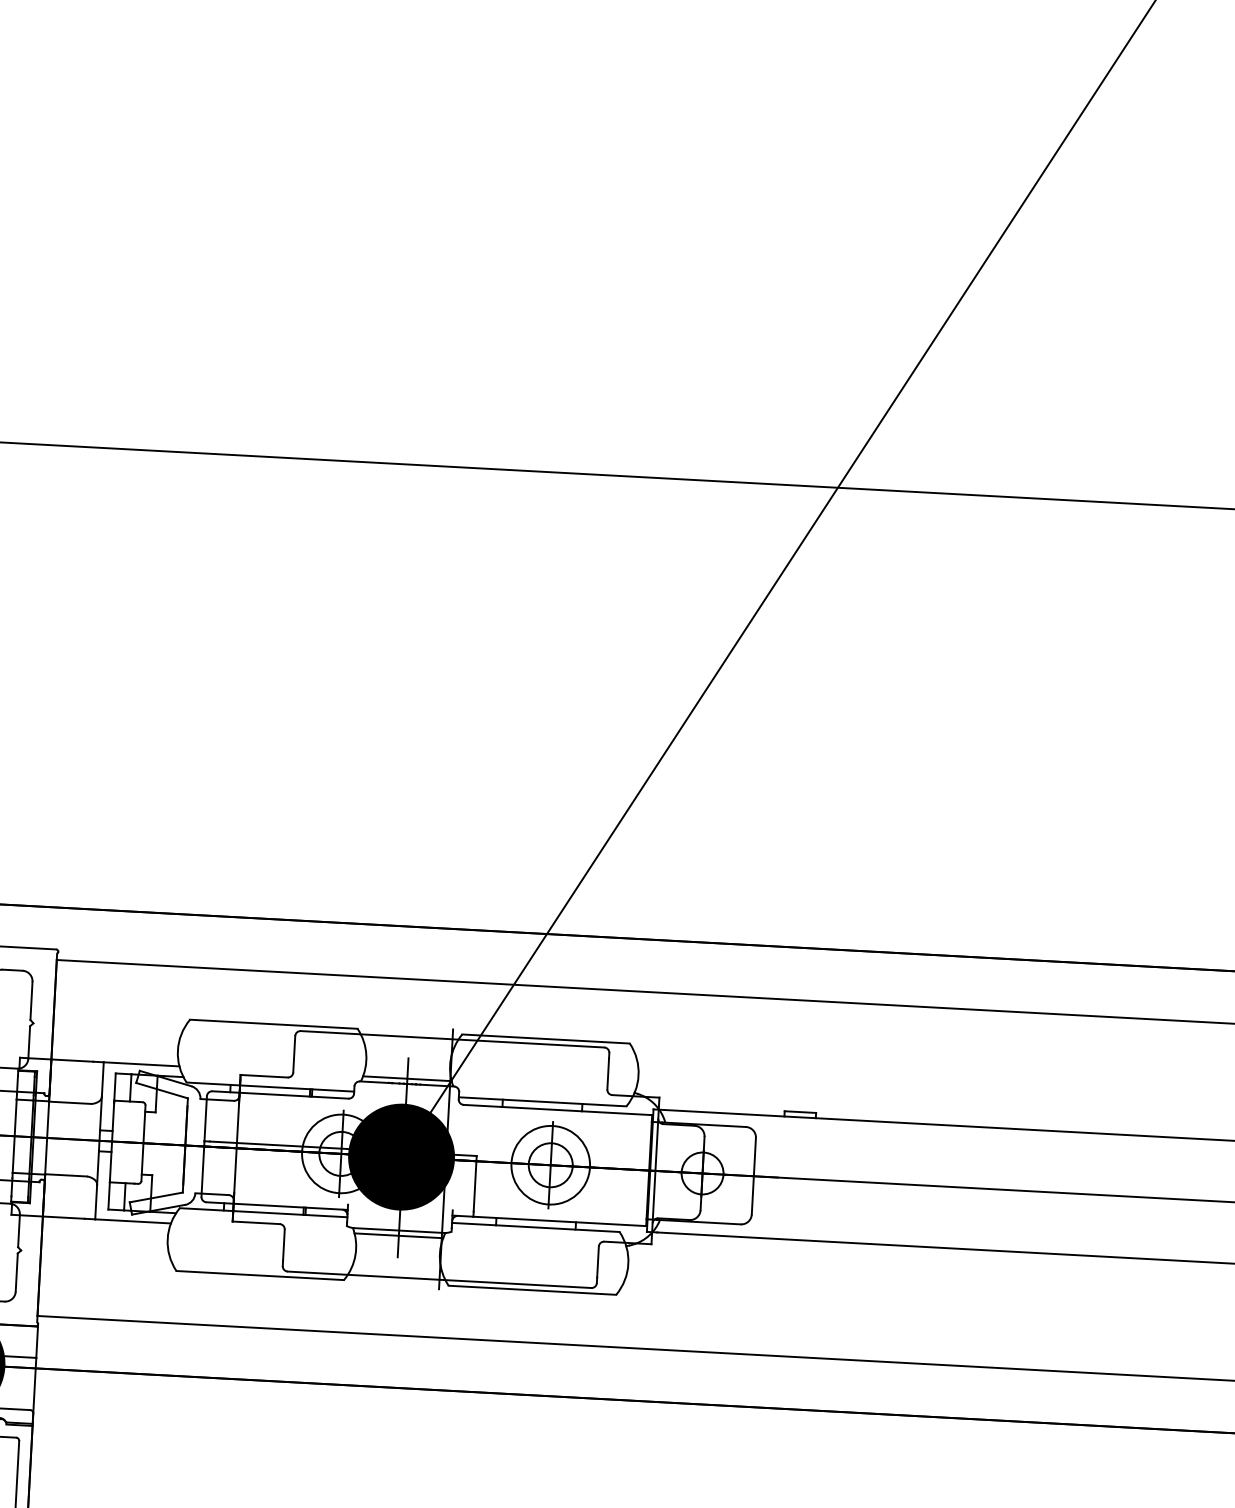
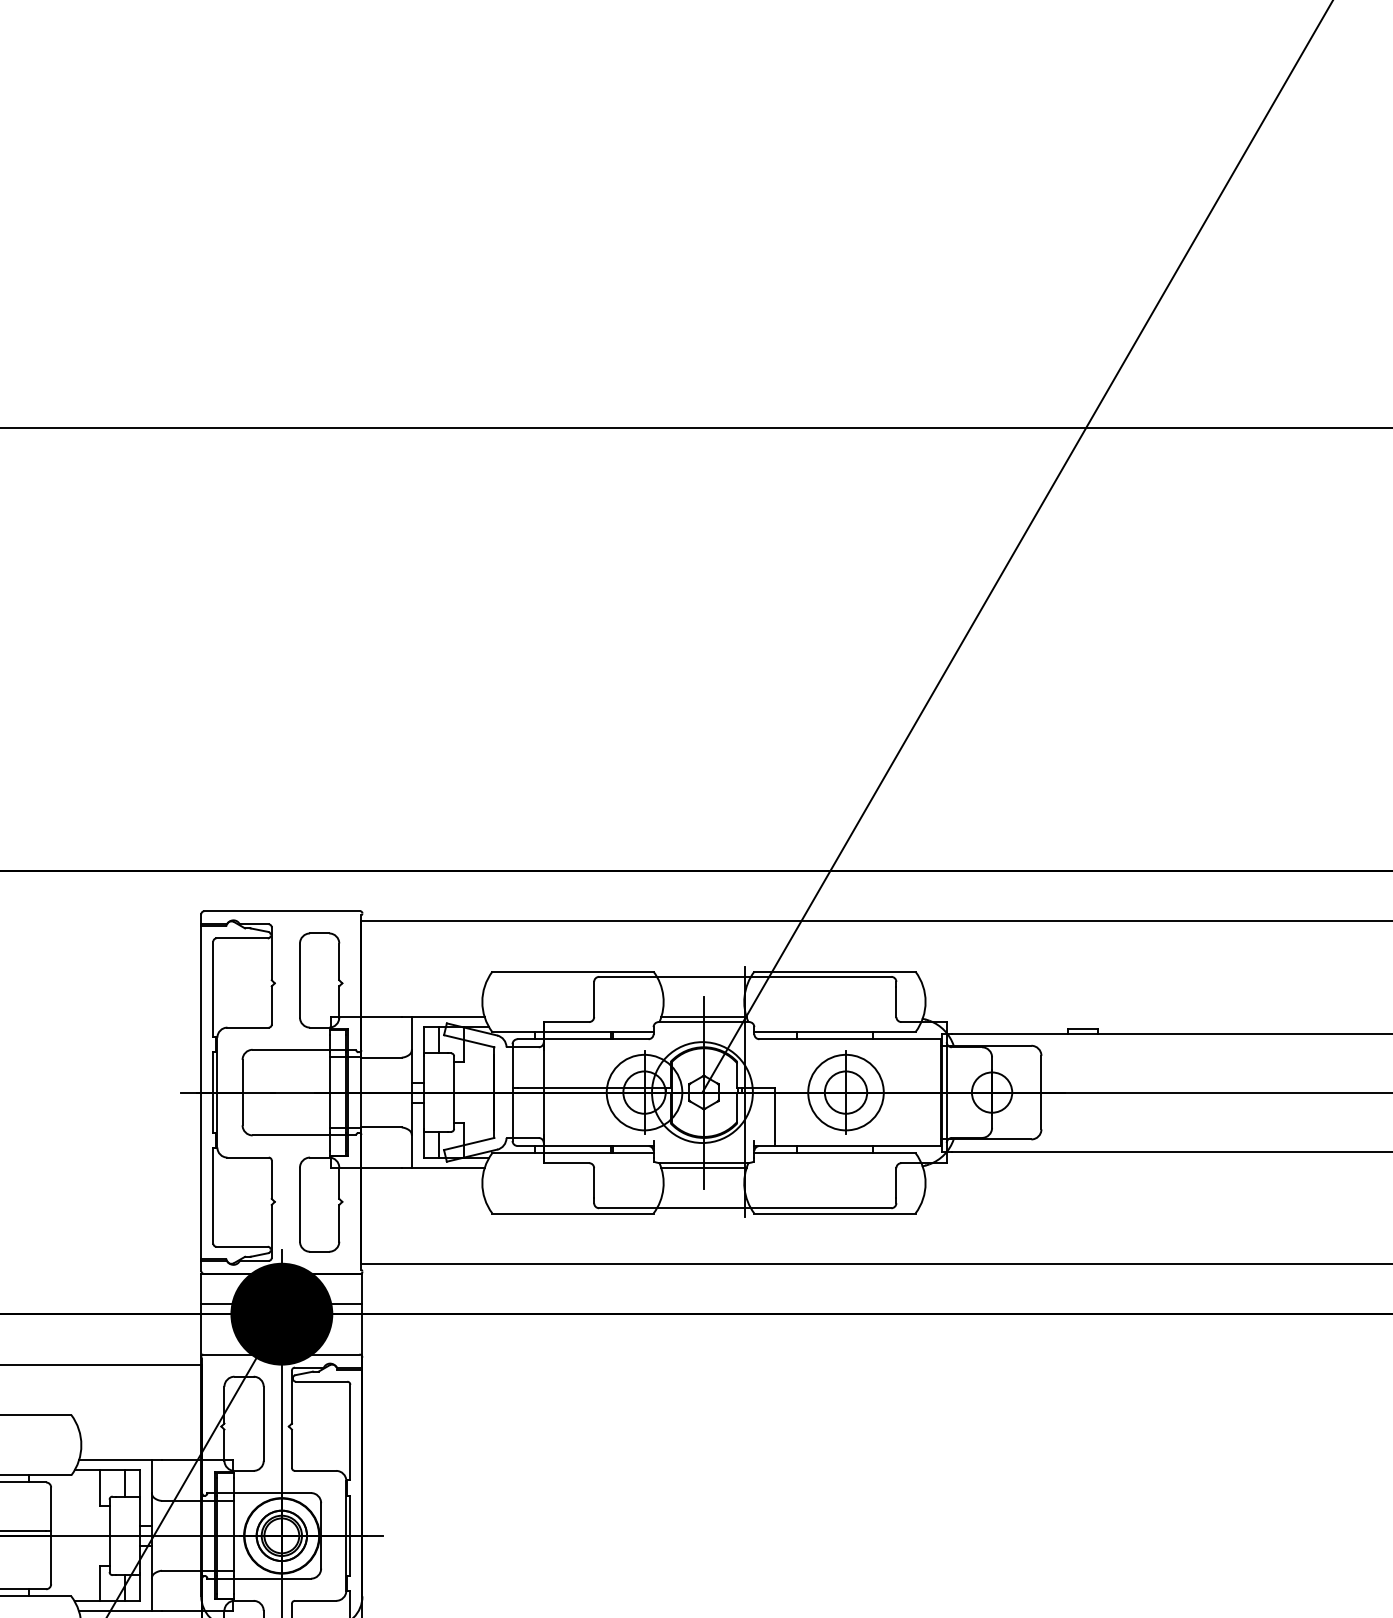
fill: (401, 1157) -> (702, 1092), removed

